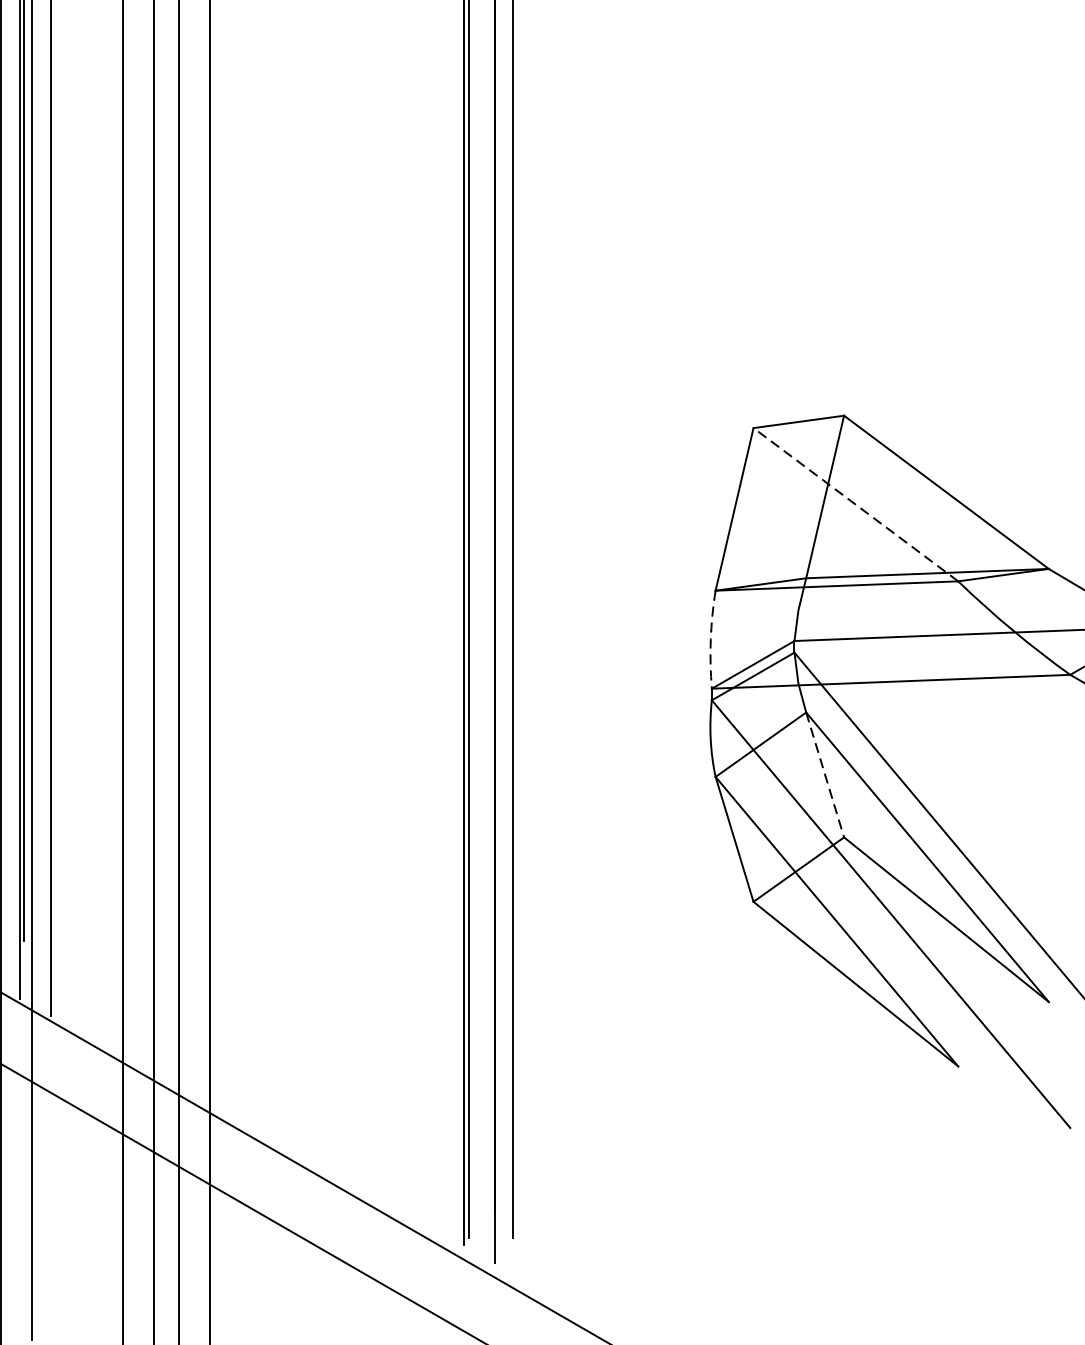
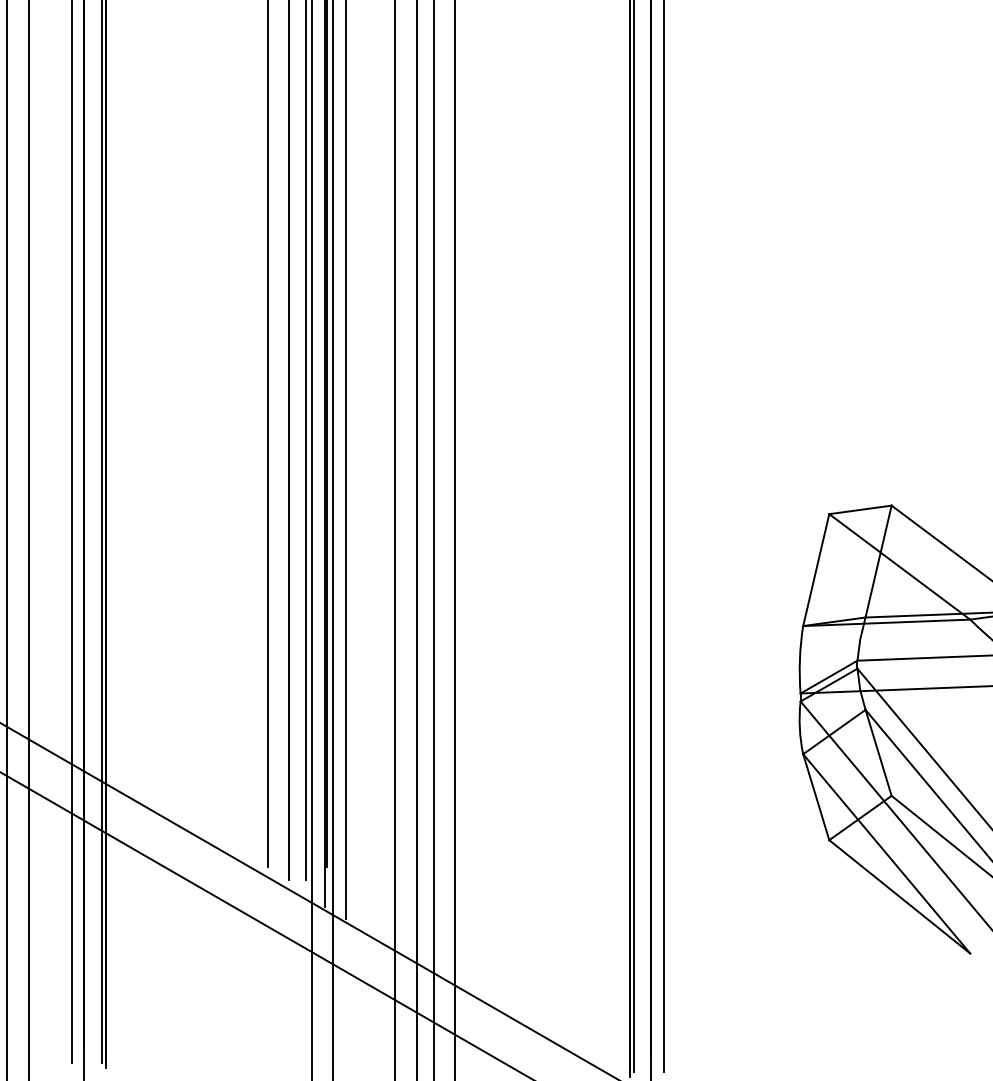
line: (855, 504) -> (899, 566), dashed -> solid
arc: (710, 639) -> (799, 659), dashed -> solid
line: (825, 774) -> (878, 752), dashed -> solid

